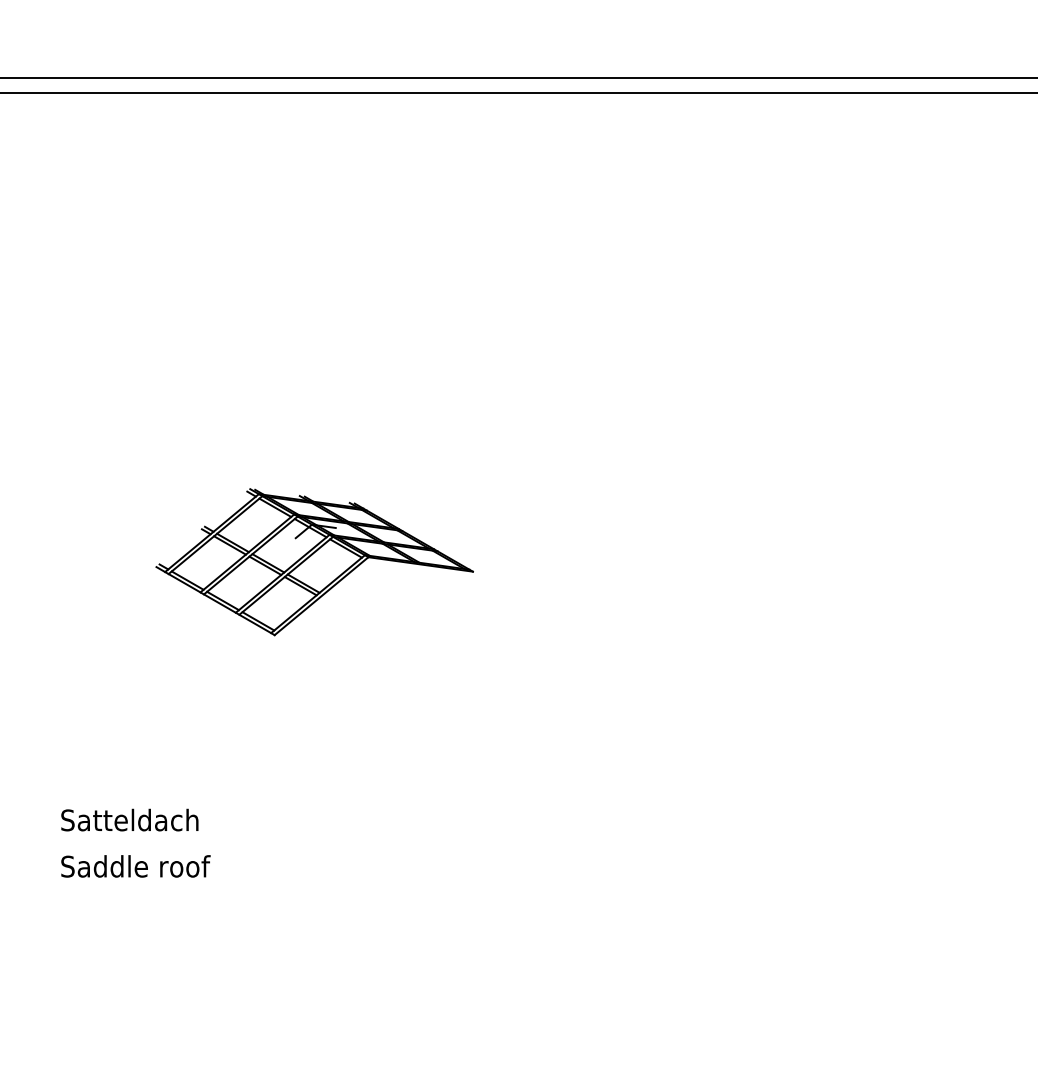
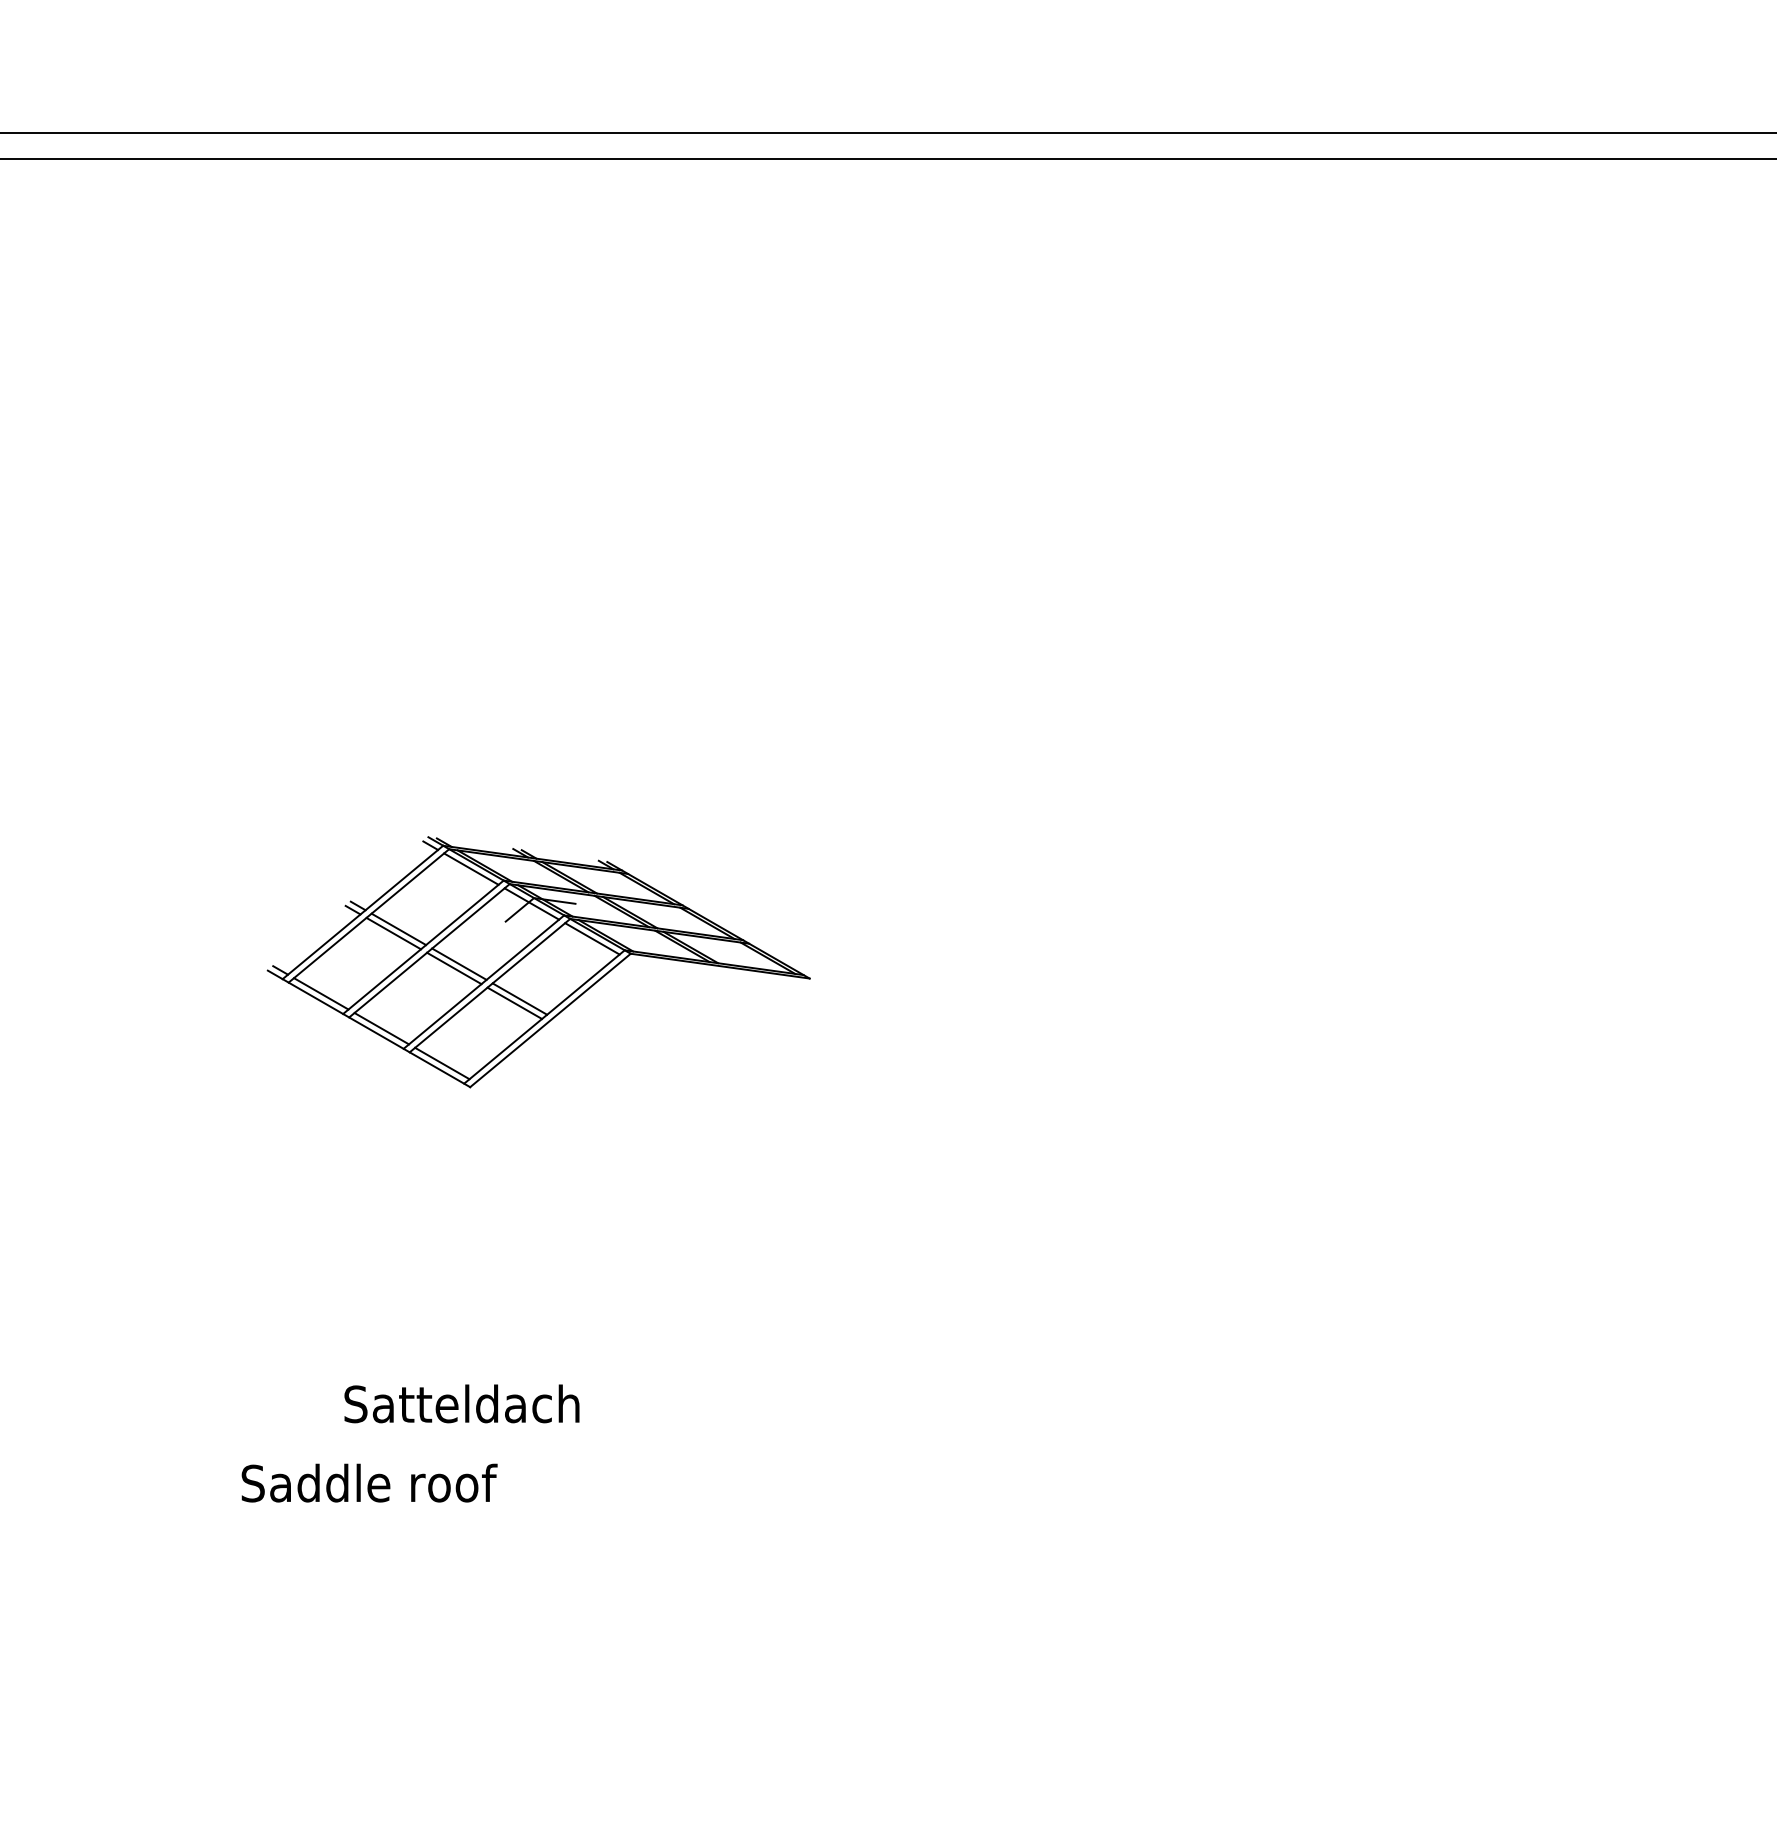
text: (129, 819) -> (461, 1402), moved
text: (135, 866) -> (368, 1483), moved

